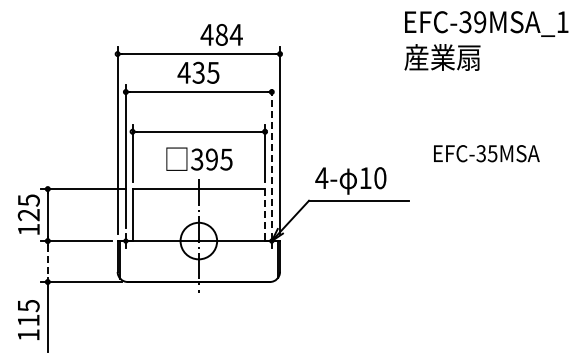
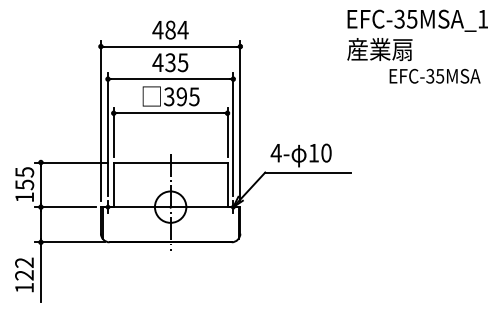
text: (479, 22) -> (411, 19), EFC-39MSA_1 -> EFC-35MSA_1
text: (221, 34) -> (170, 29), moved
text: (486, 153) -> (434, 76), moved
line: (271, 155) -> (233, 133), dashed -> solid
text: (199, 158) -> (171, 95), moved
text: (28, 215) -> (24, 185), 125 -> 155
line: (265, 215) -> (227, 185), dashed -> solid
line: (47, 262) -> (40, 225), dashed -> solid
text: (28, 312) -> (24, 268), 115 -> 122

